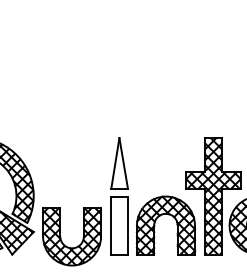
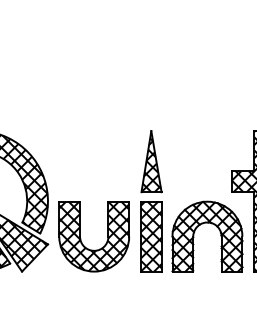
hatch: (119, 166) -> (151, 165), added
hatch: (119, 225) -> (151, 236), added
part: (61, 236) -> (81, 236), moved

